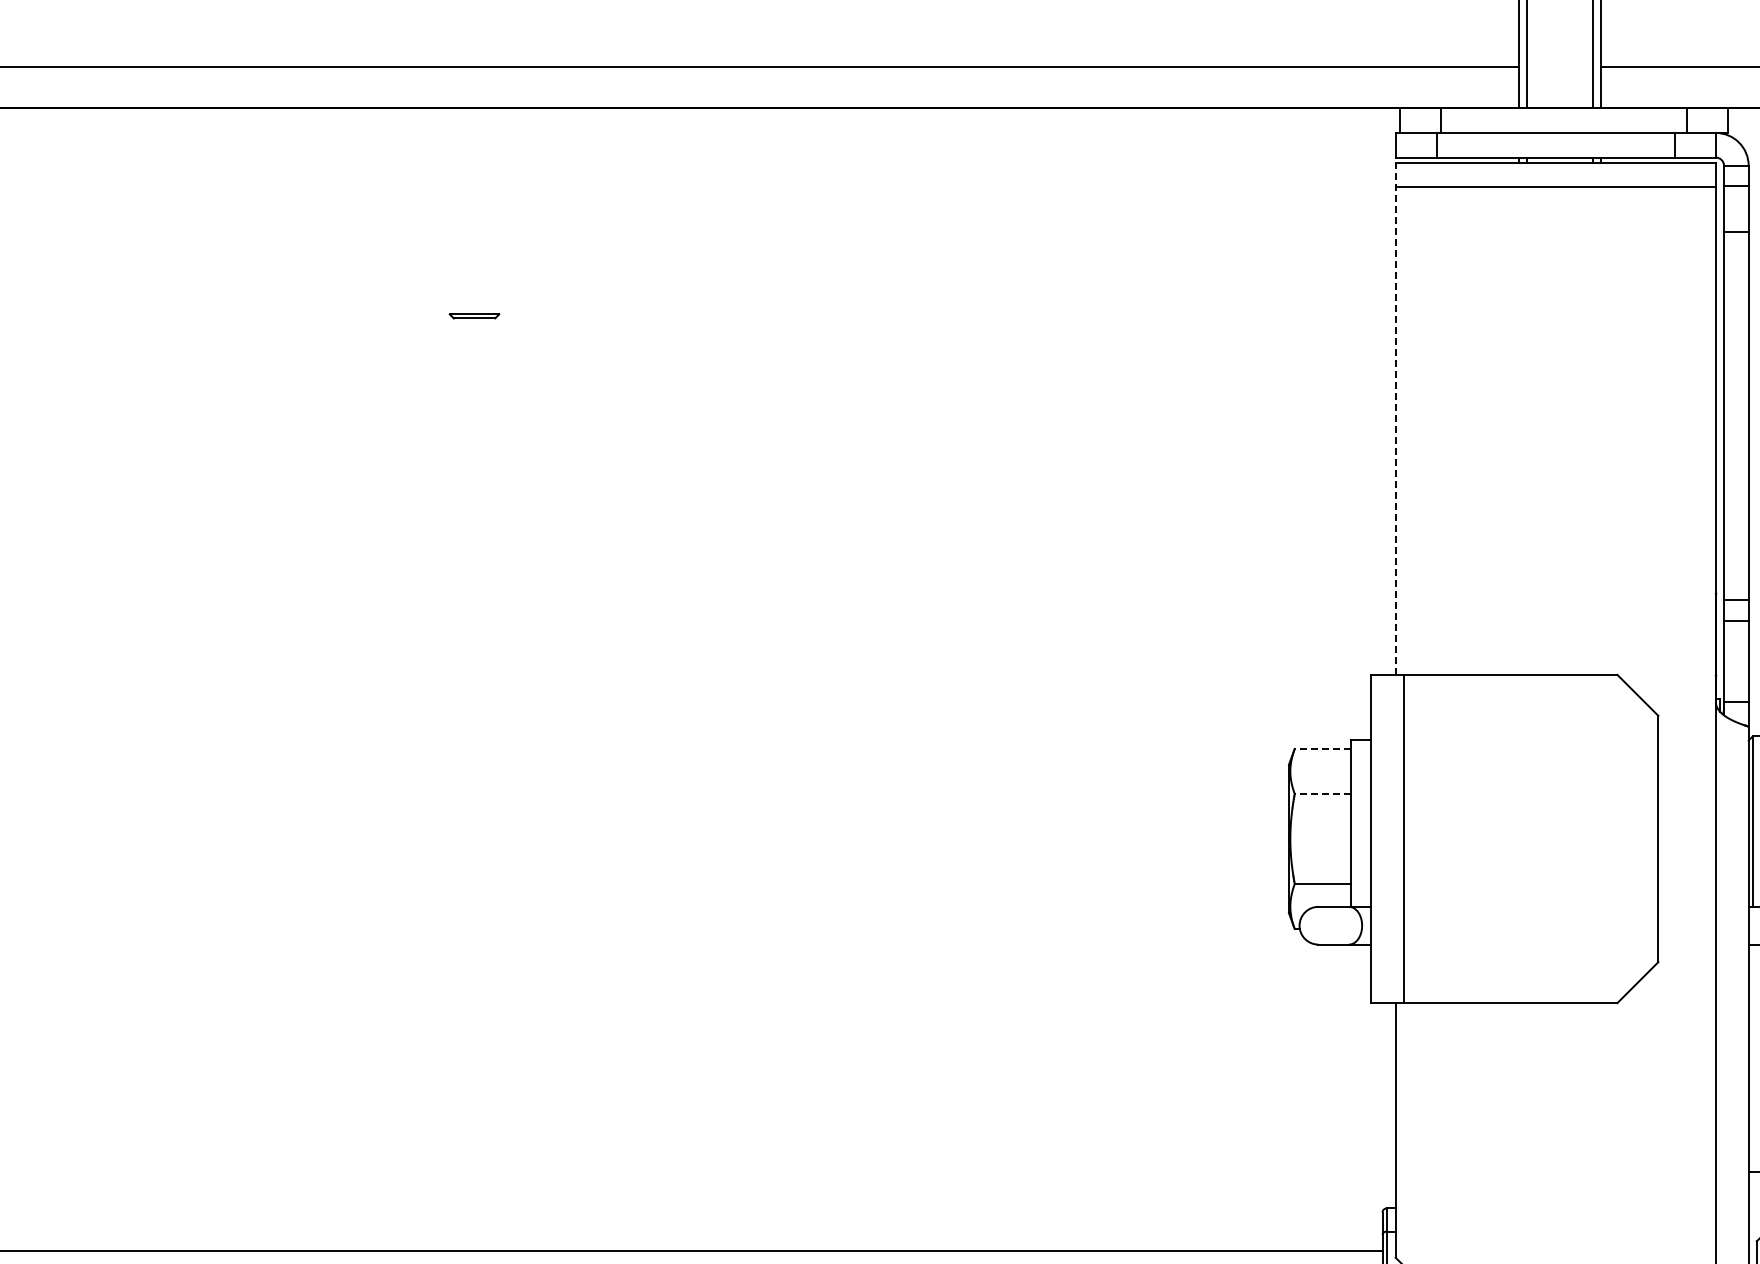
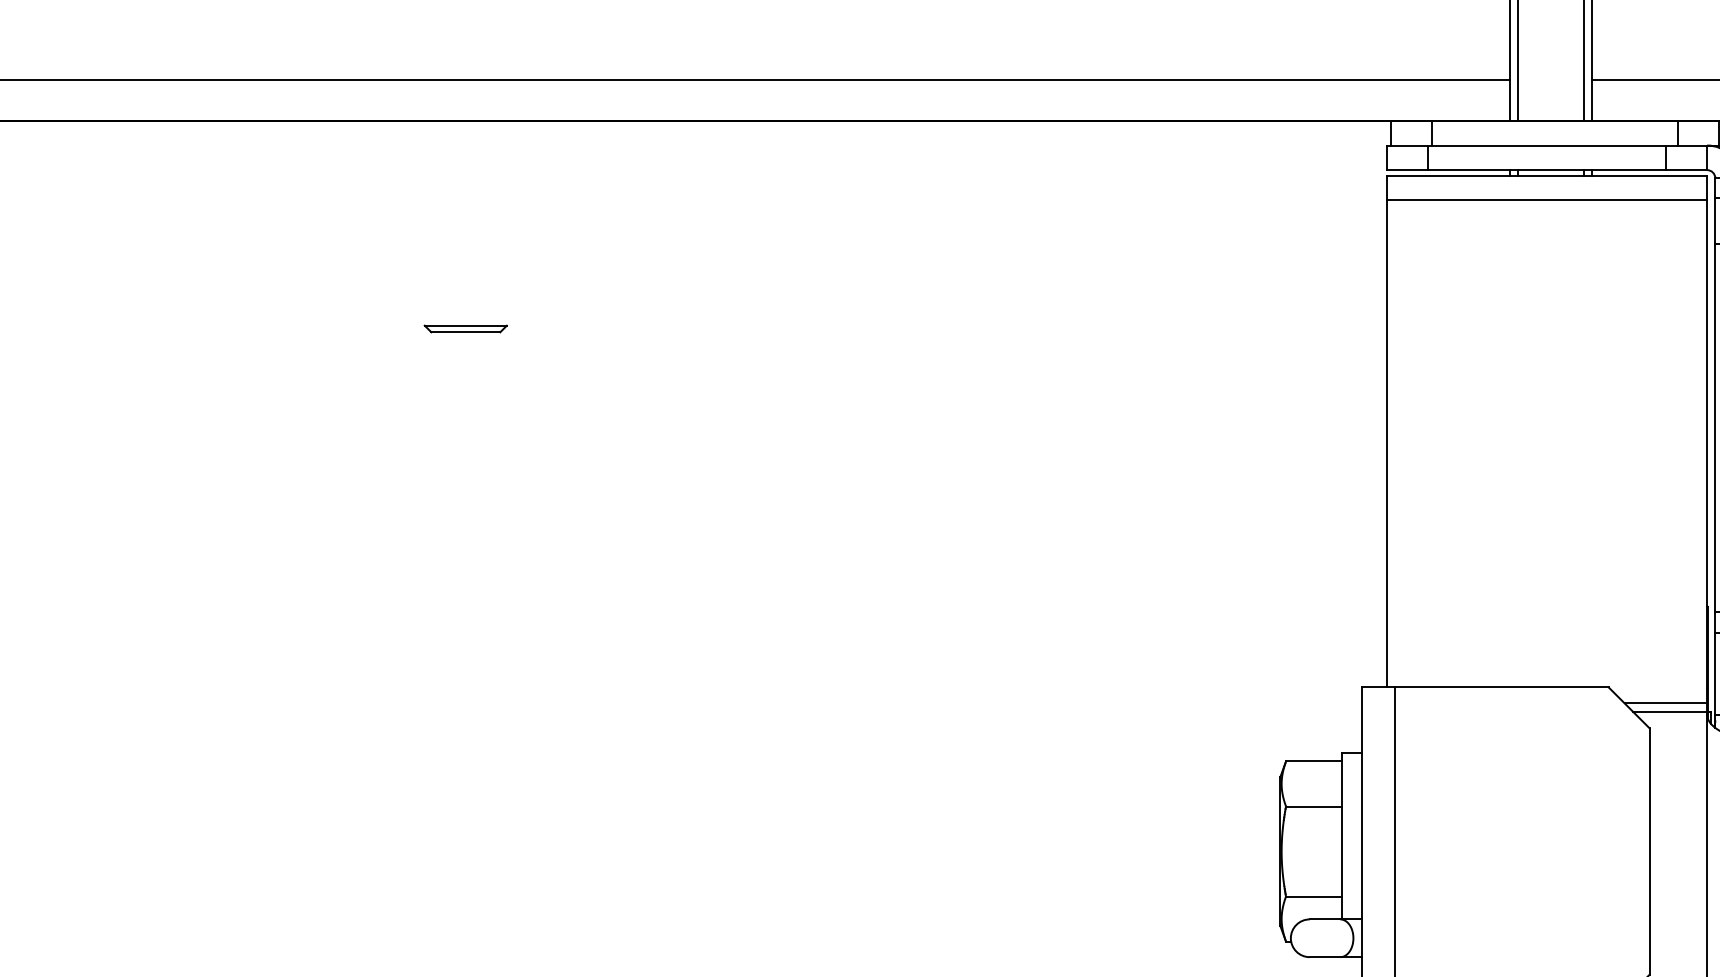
part: (474, 316) -> (465, 329), size x1.67
line: (1395, 418) -> (1386, 431), dashed -> solid
line: (1674, 690) -> (1665, 703), added
line: (1678, 699) -> (1669, 712), added
line: (1322, 748) -> (1313, 761), dashed -> solid
line: (1322, 793) -> (1313, 806), dashed -> solid

